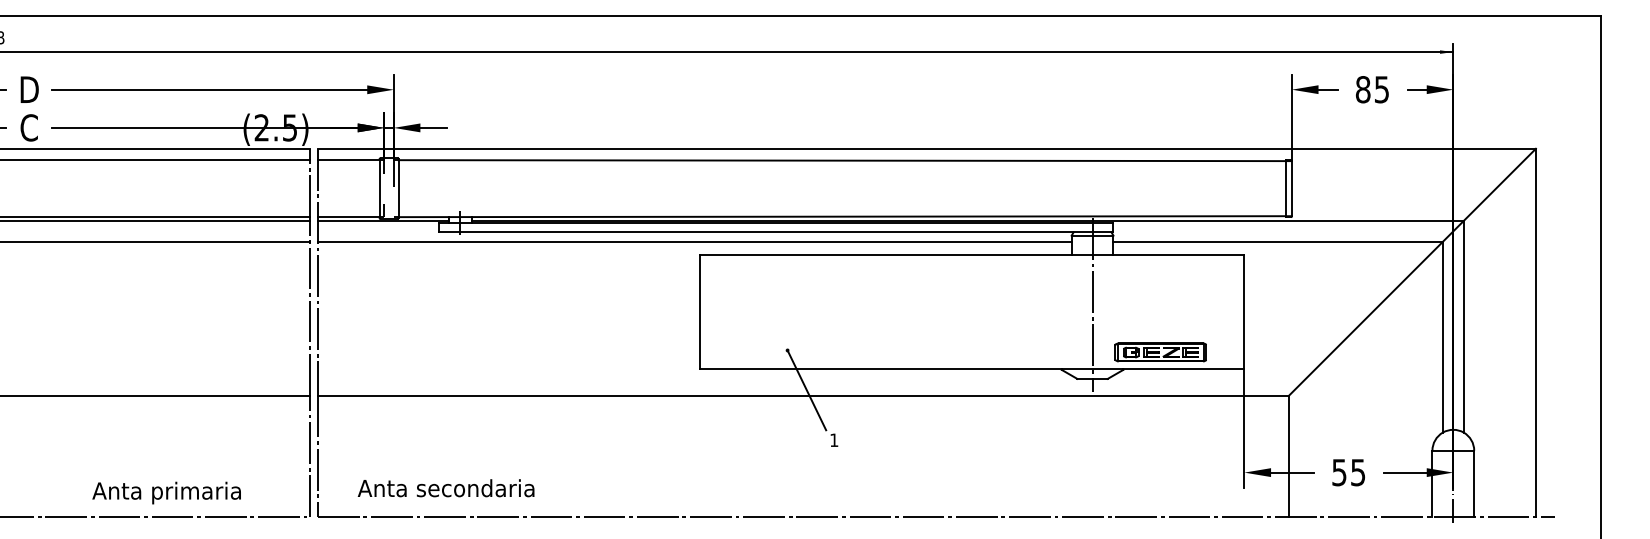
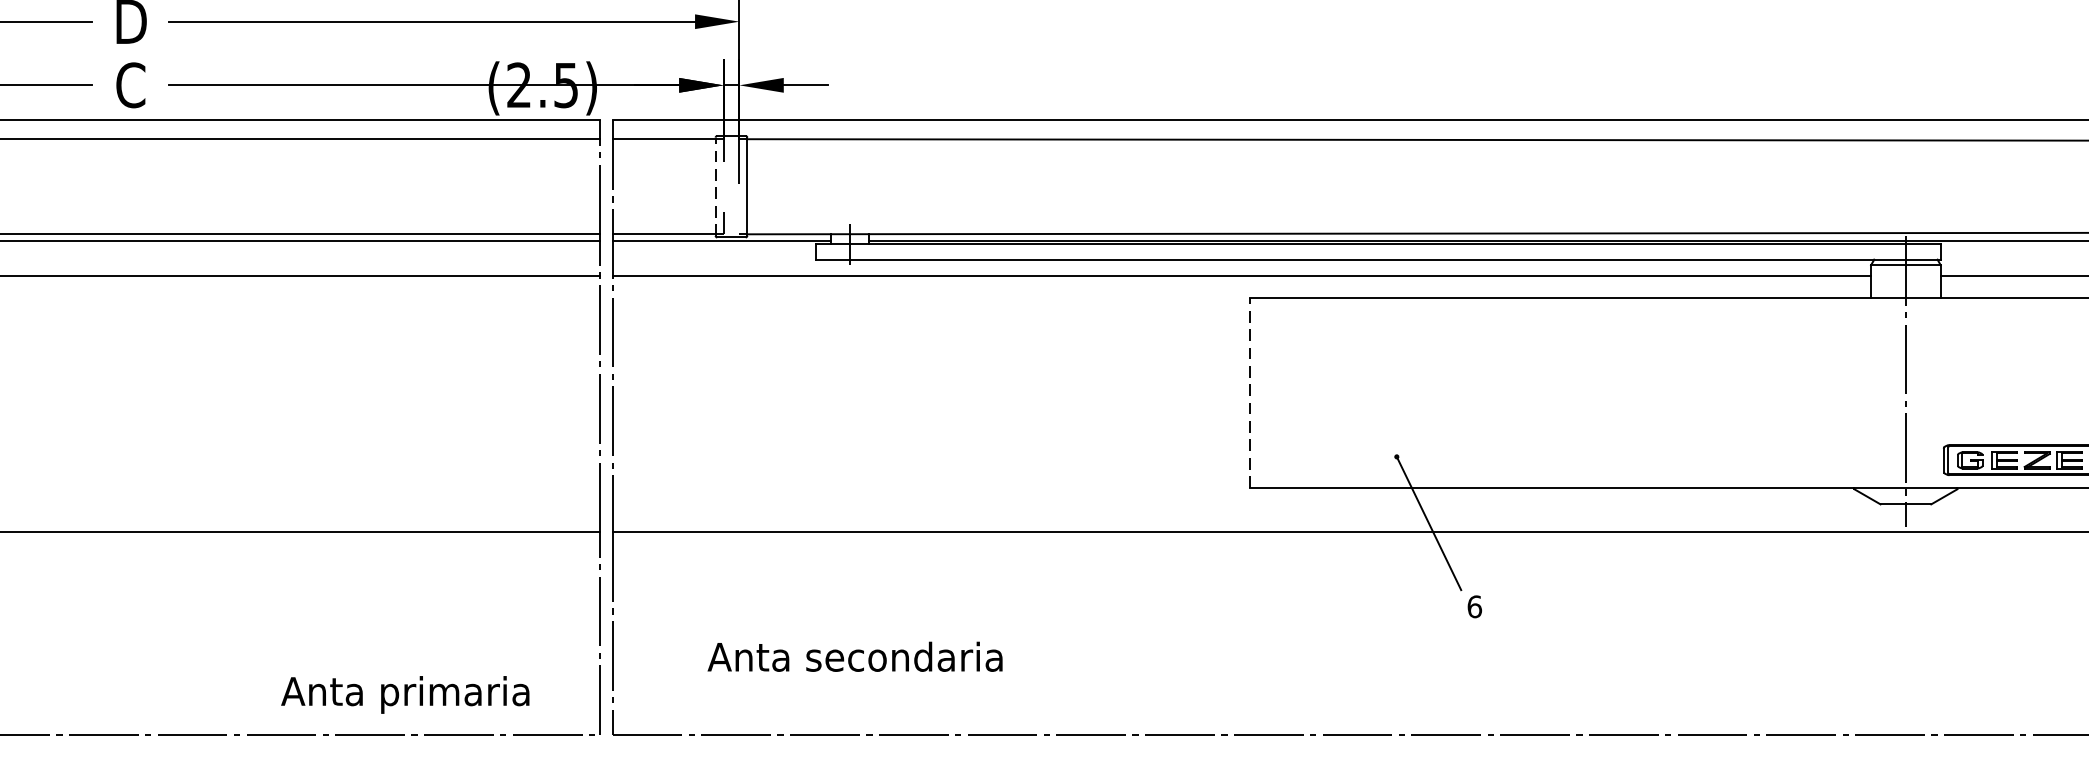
line: (379, 188) -> (715, 186), solid -> dashed
line: (699, 312) -> (1249, 393), solid -> dashed
text: (834, 440) -> (1475, 607), 1 -> 6
text: (445, 488) -> (854, 657), moved
text: (166, 492) -> (405, 693), moved

